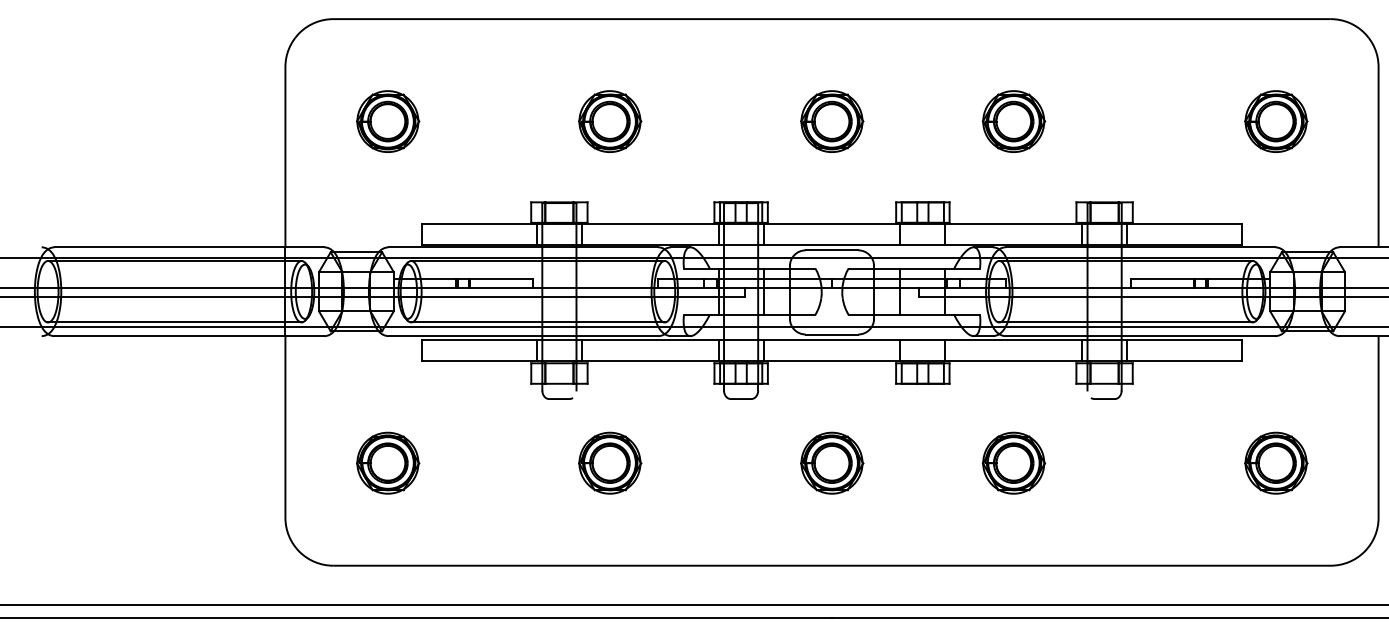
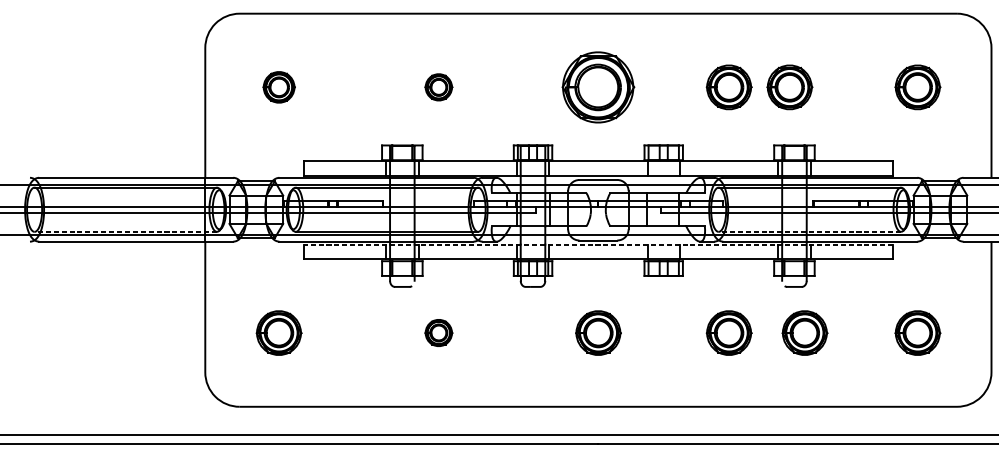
part: (388, 121) -> (279, 87), size x0.7
part: (610, 121) -> (439, 87), size x0.6
part: (832, 121) -> (598, 87), size x1.6
part: (1098, 121) -> (790, 87), added
line: (174, 322) -> (125, 231), solid -> dashed
line: (1126, 322) -> (810, 231), solid -> dashed
line: (832, 340) -> (598, 244), solid -> dashed
part: (610, 462) -> (439, 332), size x0.6
part: (1119, 462) -> (805, 332), added

